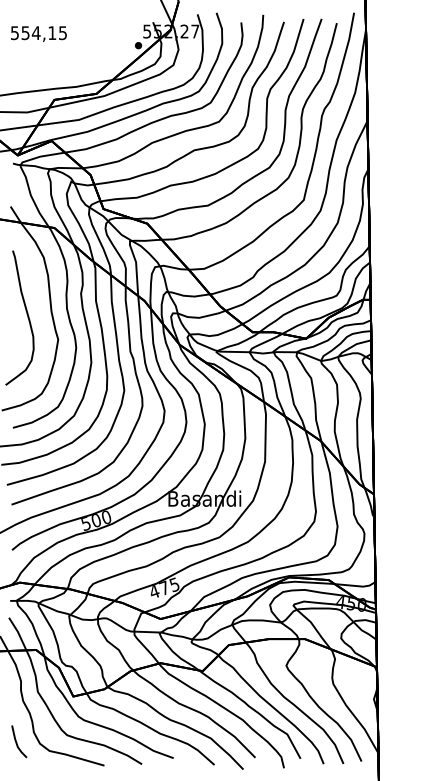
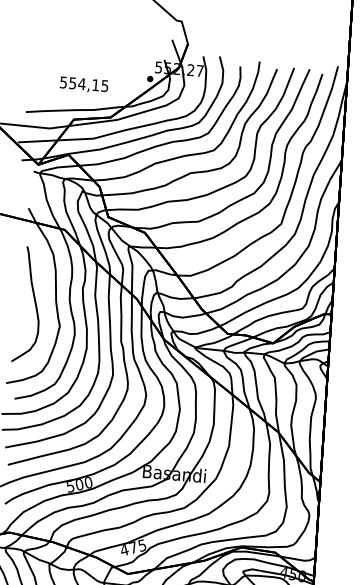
text: (38, 33) -> (83, 84), moved

